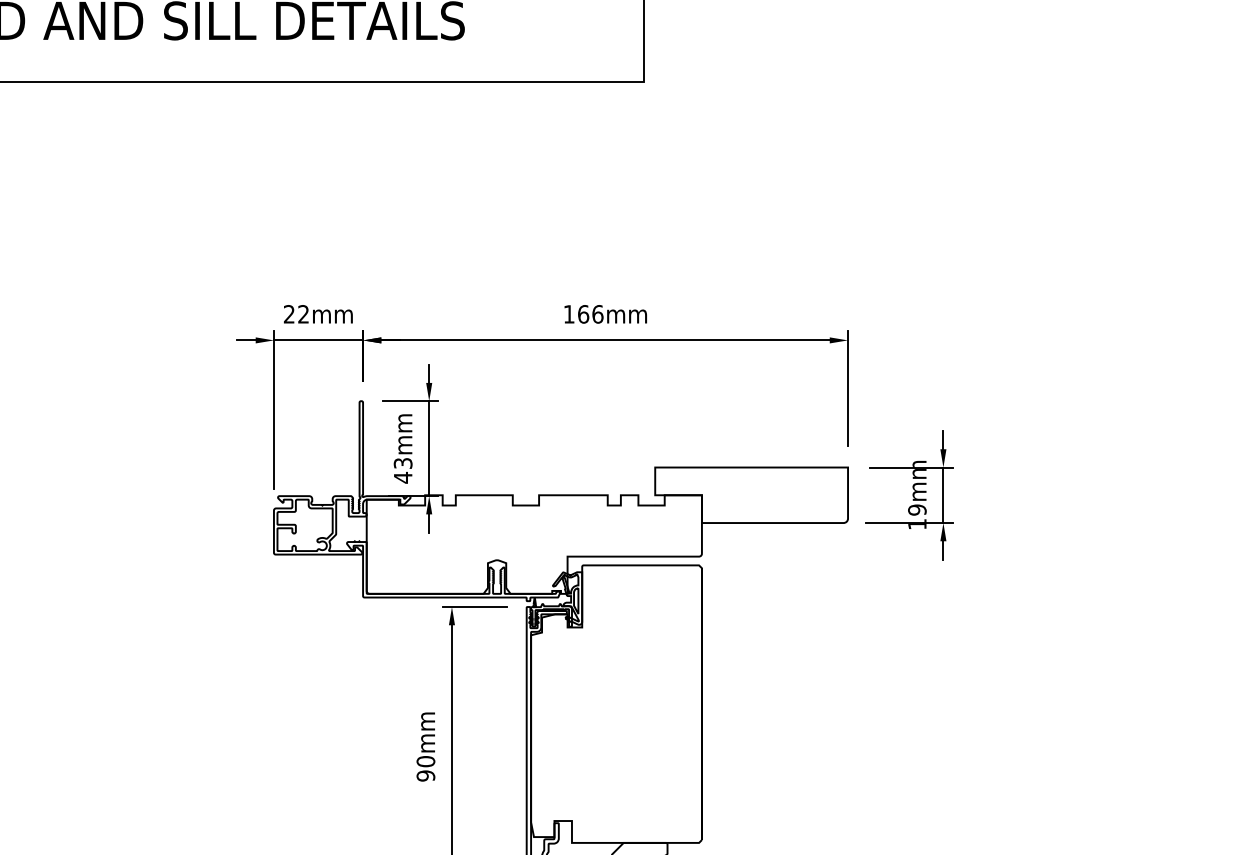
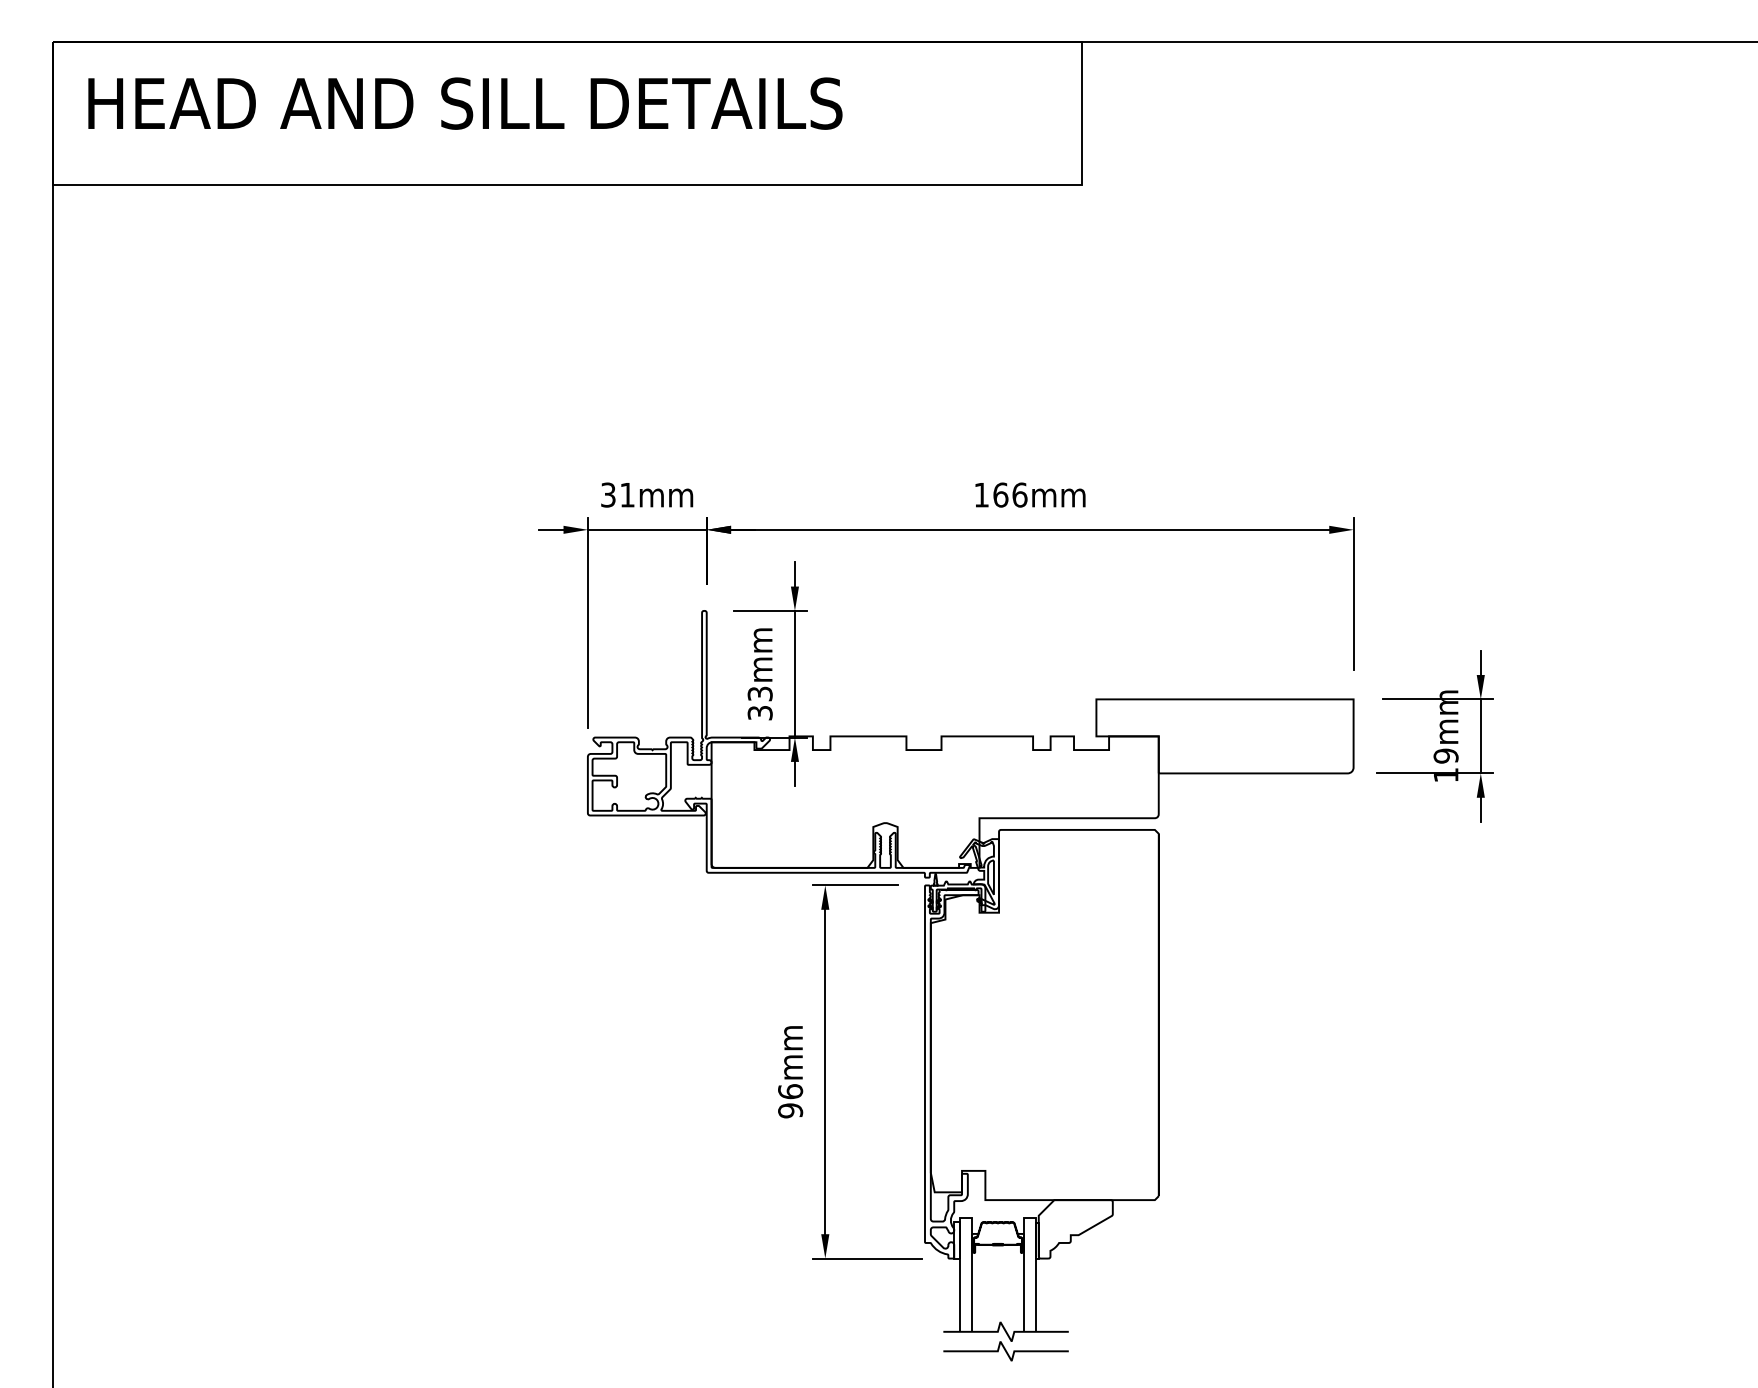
text: (296, 313) -> (617, 494), 22mm -> 31mm
text: (402, 478) -> (759, 713), 43mm -> 33mm
text: (425, 761) -> (790, 1091), 90mm -> 96mm

